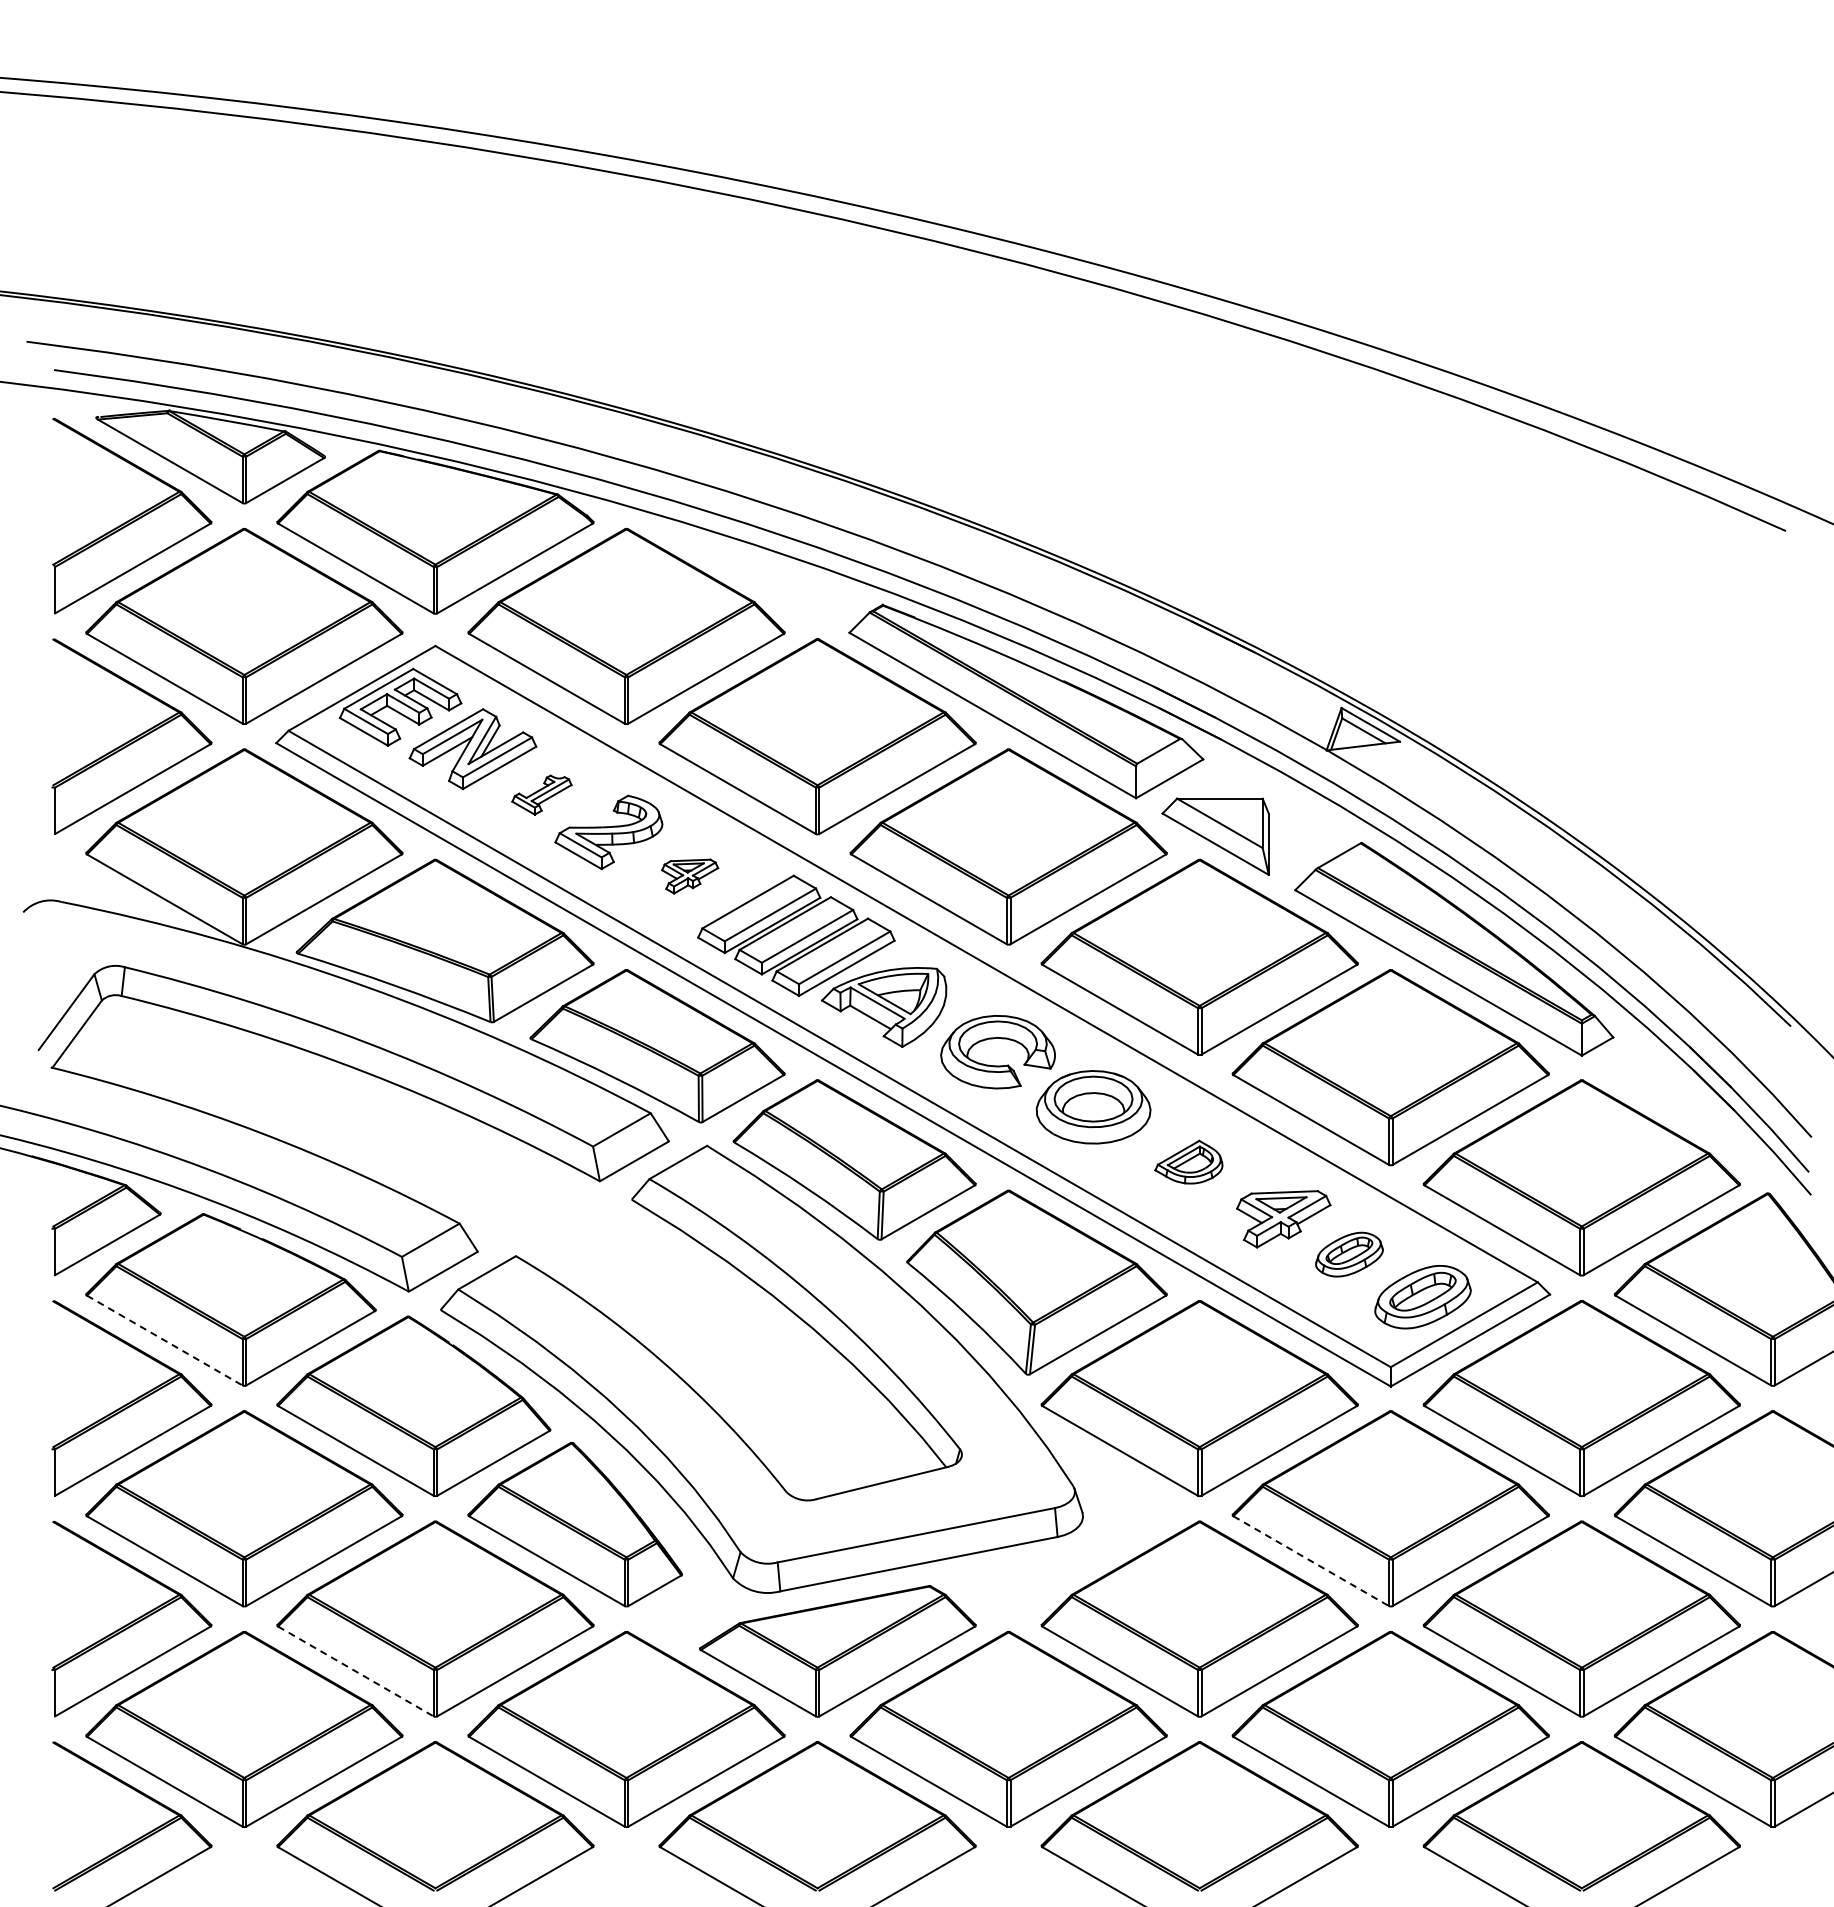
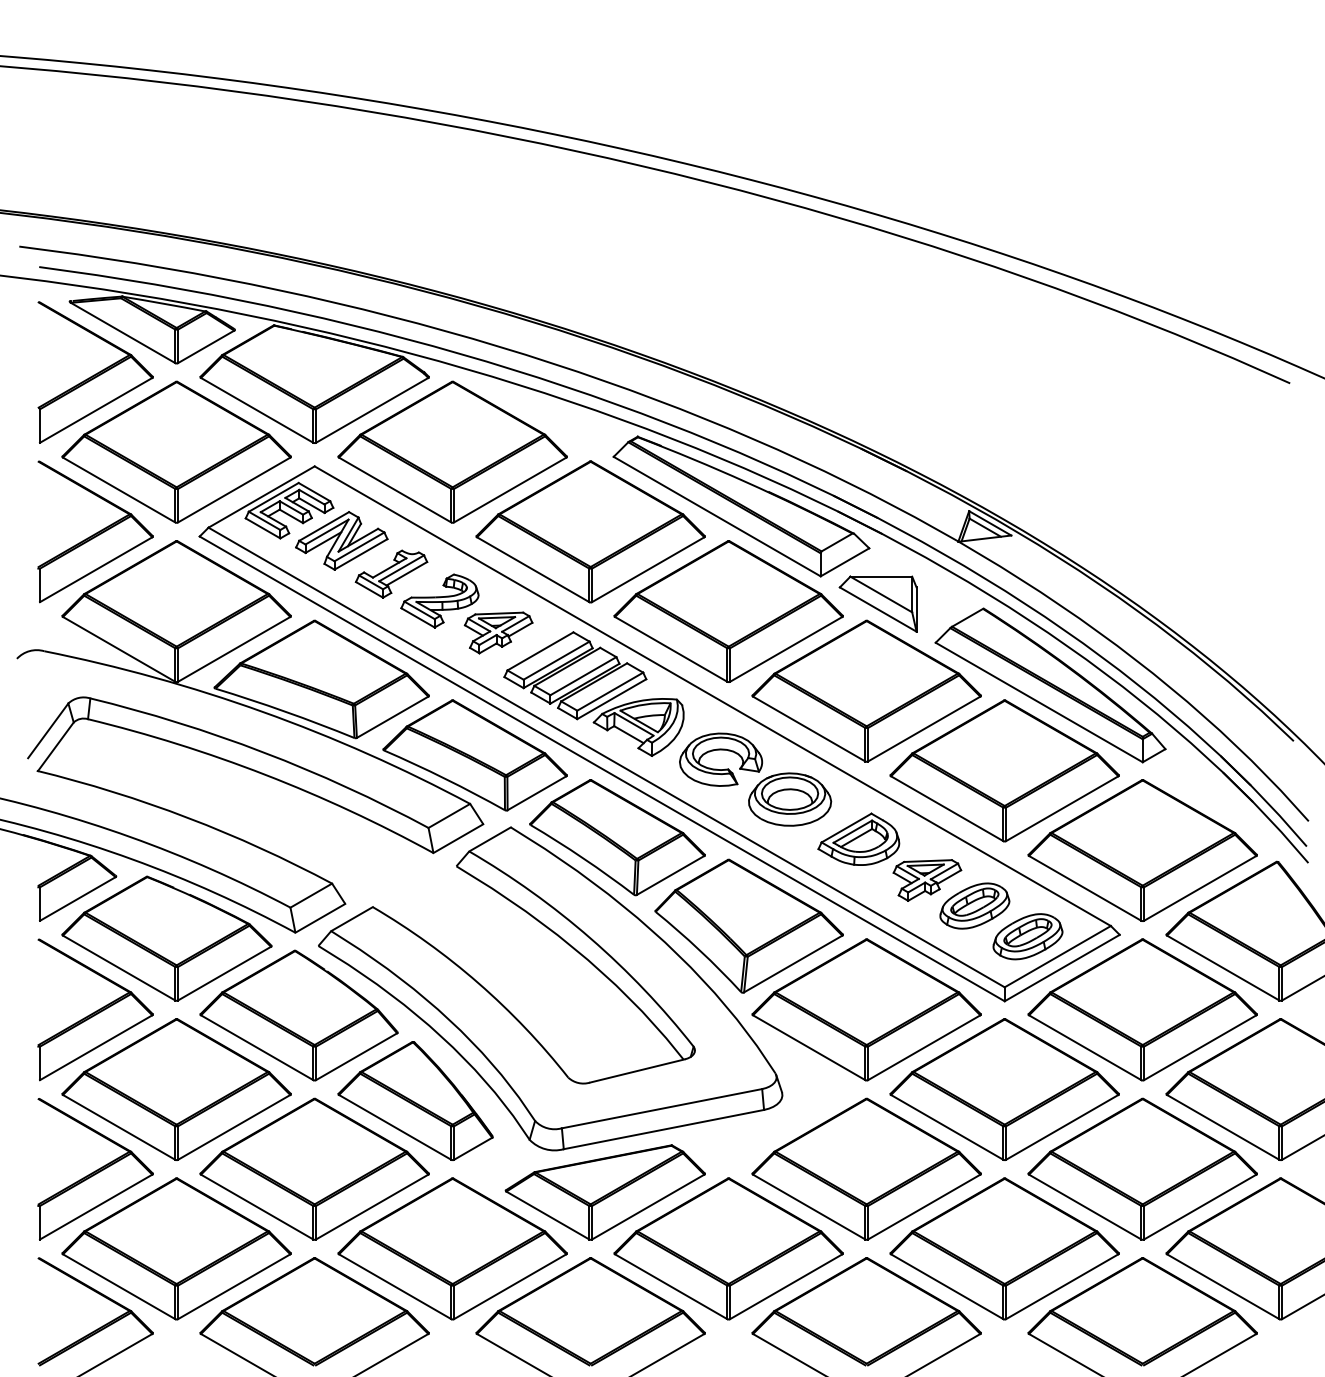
part: (541, 794) -> (391, 573), size x1.67
part: (689, 876) -> (498, 632), size x1.67
part: (1188, 1161) -> (858, 838), size x1.67
part: (1349, 1254) -> (974, 905), size x1.43
line: (164, 1340) -> (118, 968), dashed -> solid
line: (1311, 1561) -> (947, 1127), dashed -> solid
line: (355, 1671) -> (256, 1207), dashed -> solid

